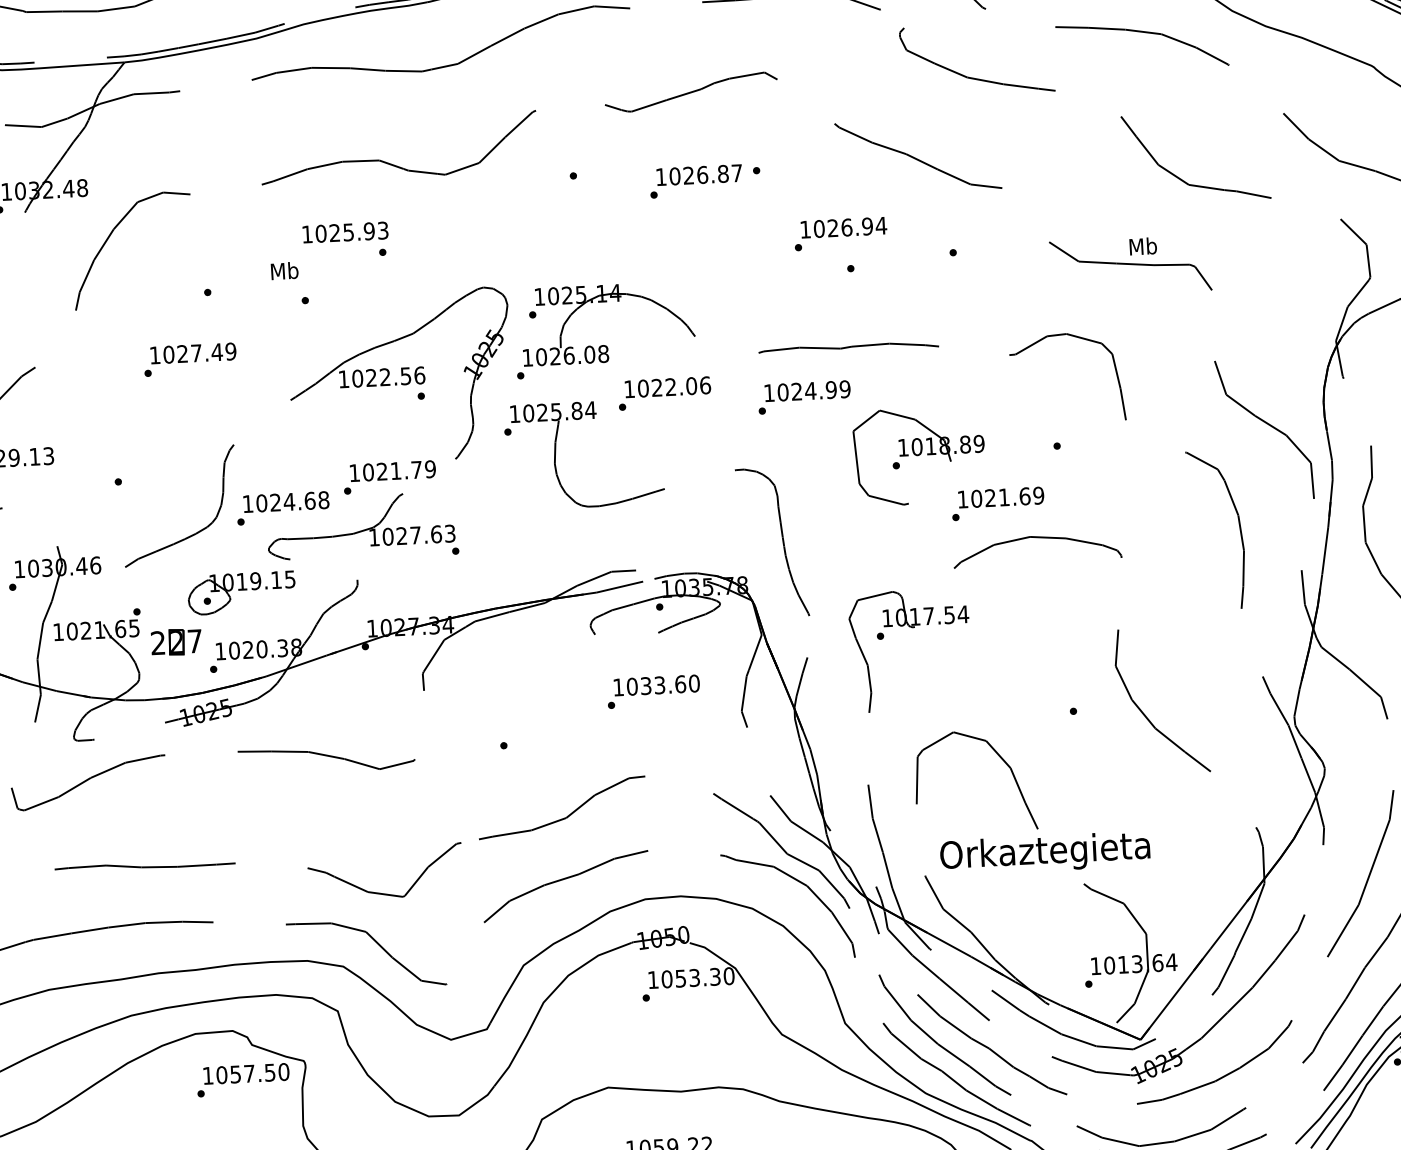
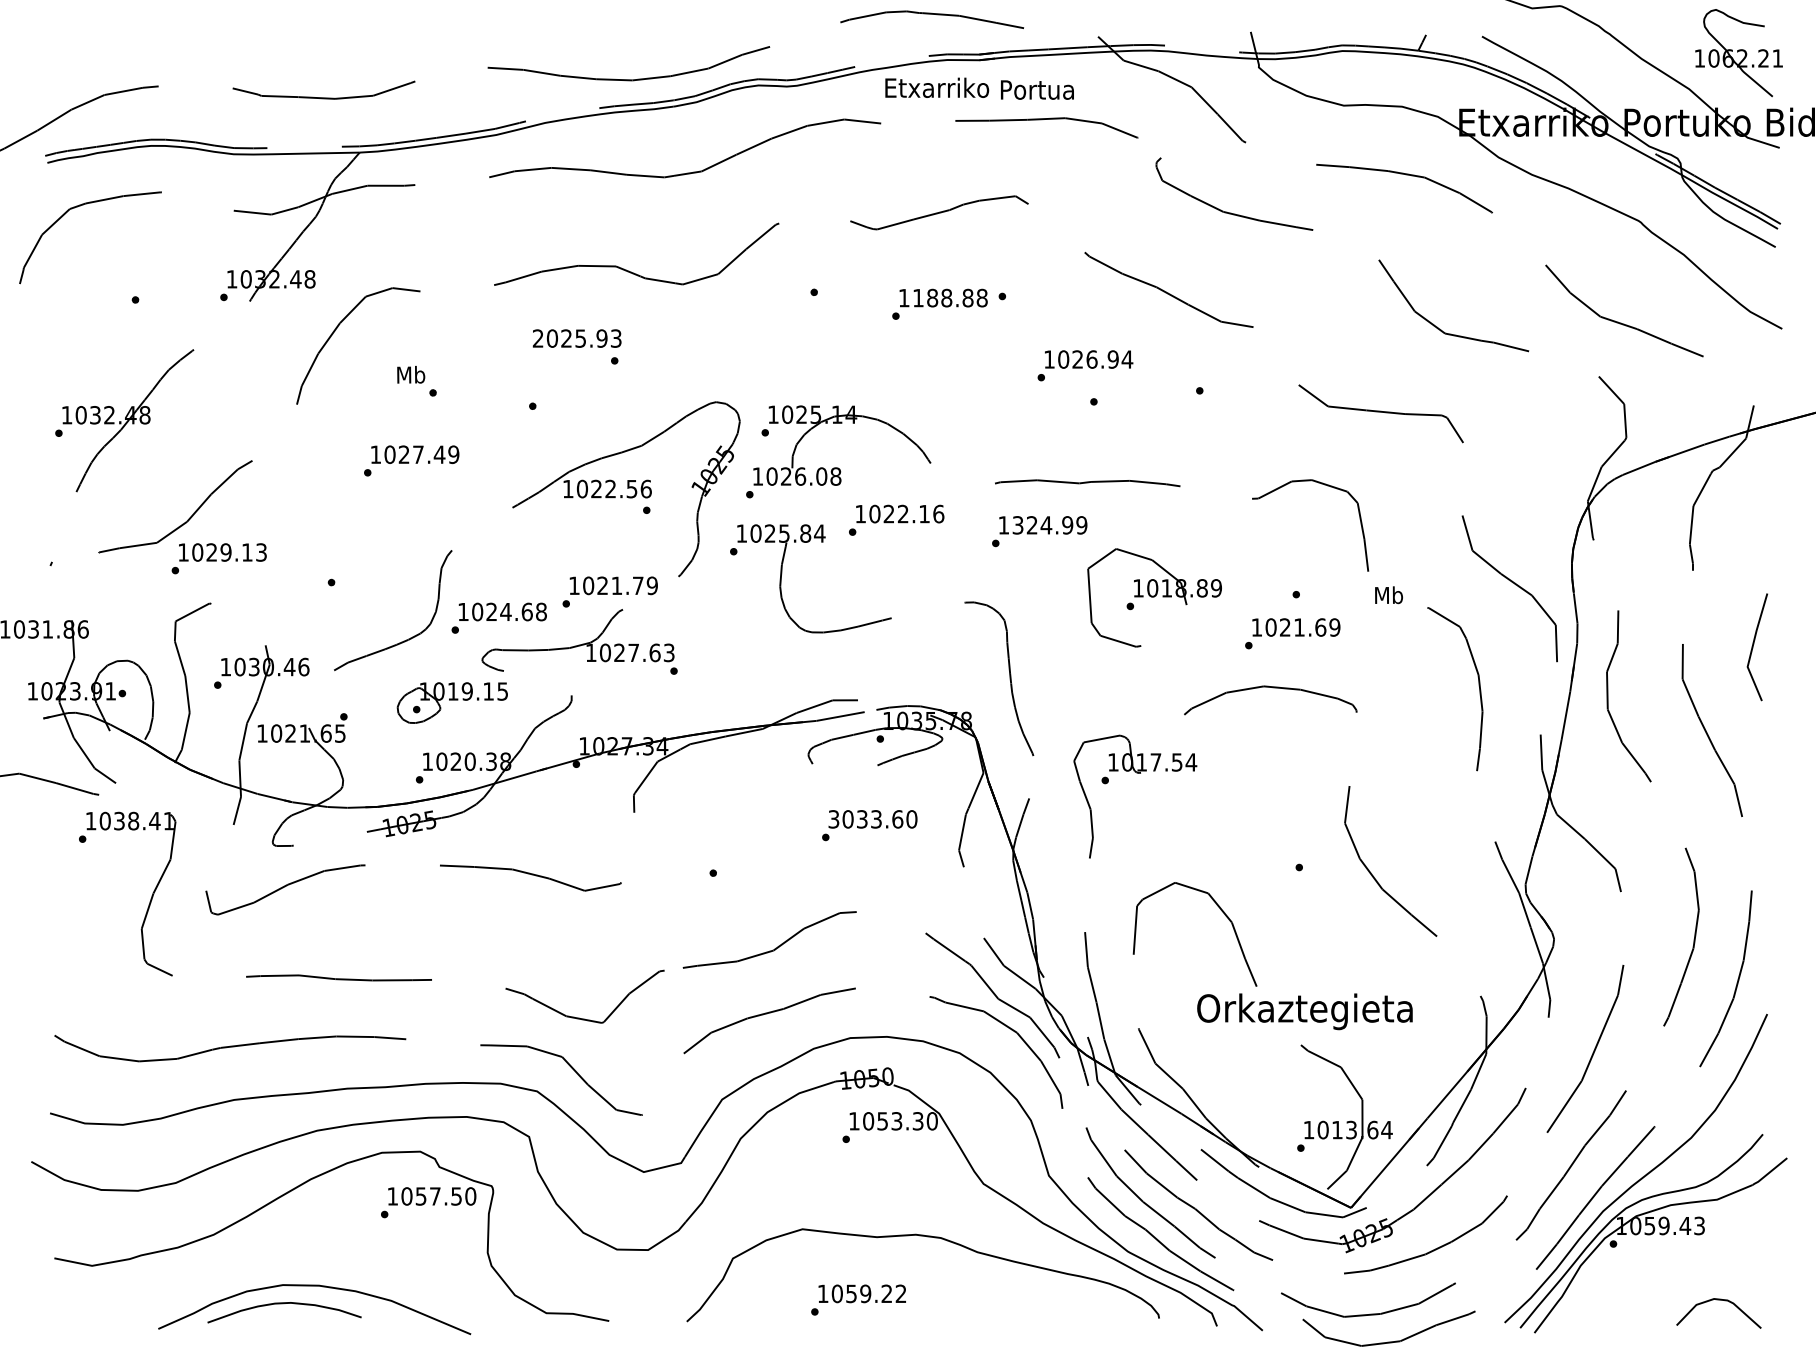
text: (705, 174) -> (949, 297), 1026.87 -> 1188.88
text: (306, 234) -> (537, 338), 1025.93 -> 2025.93
text: (1142, 246) -> (1388, 595), moved
text: (285, 270) -> (411, 374), moved
text: (691, 385) -> (924, 513), 1022.06 -> 1022.16
text: (782, 392) -> (1017, 525), 1024.99 -> 1324.99
text: (997, 503) -> (1292, 633), moved
part: (176, 641) -> (382, 749), removed
text: (618, 687) -> (833, 819), 1033.60 -> 3033.60
text: (1044, 853) -> (1304, 1011), moved

